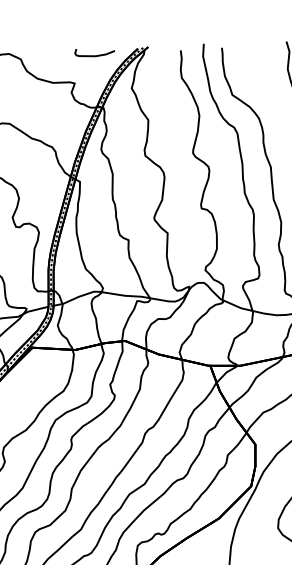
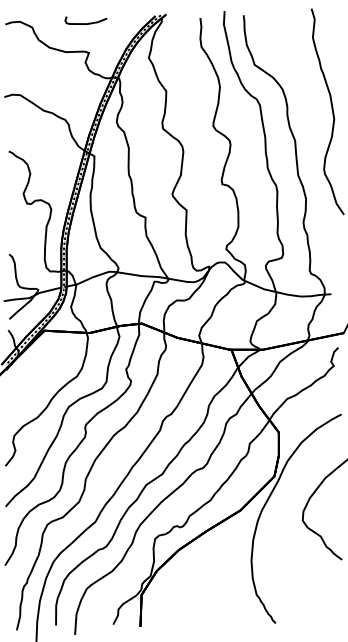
curve: (94, 55) -> (85, 23), moved

